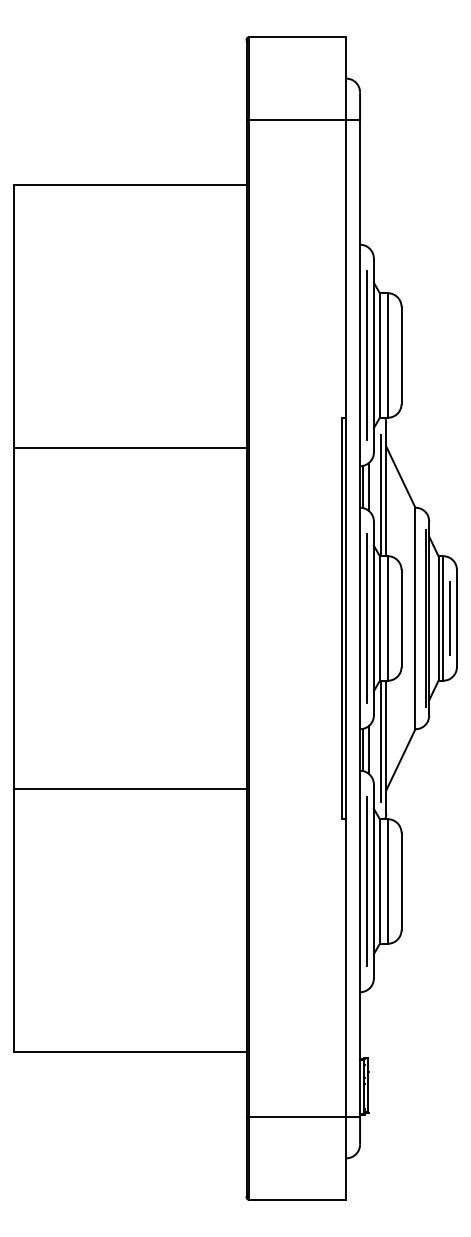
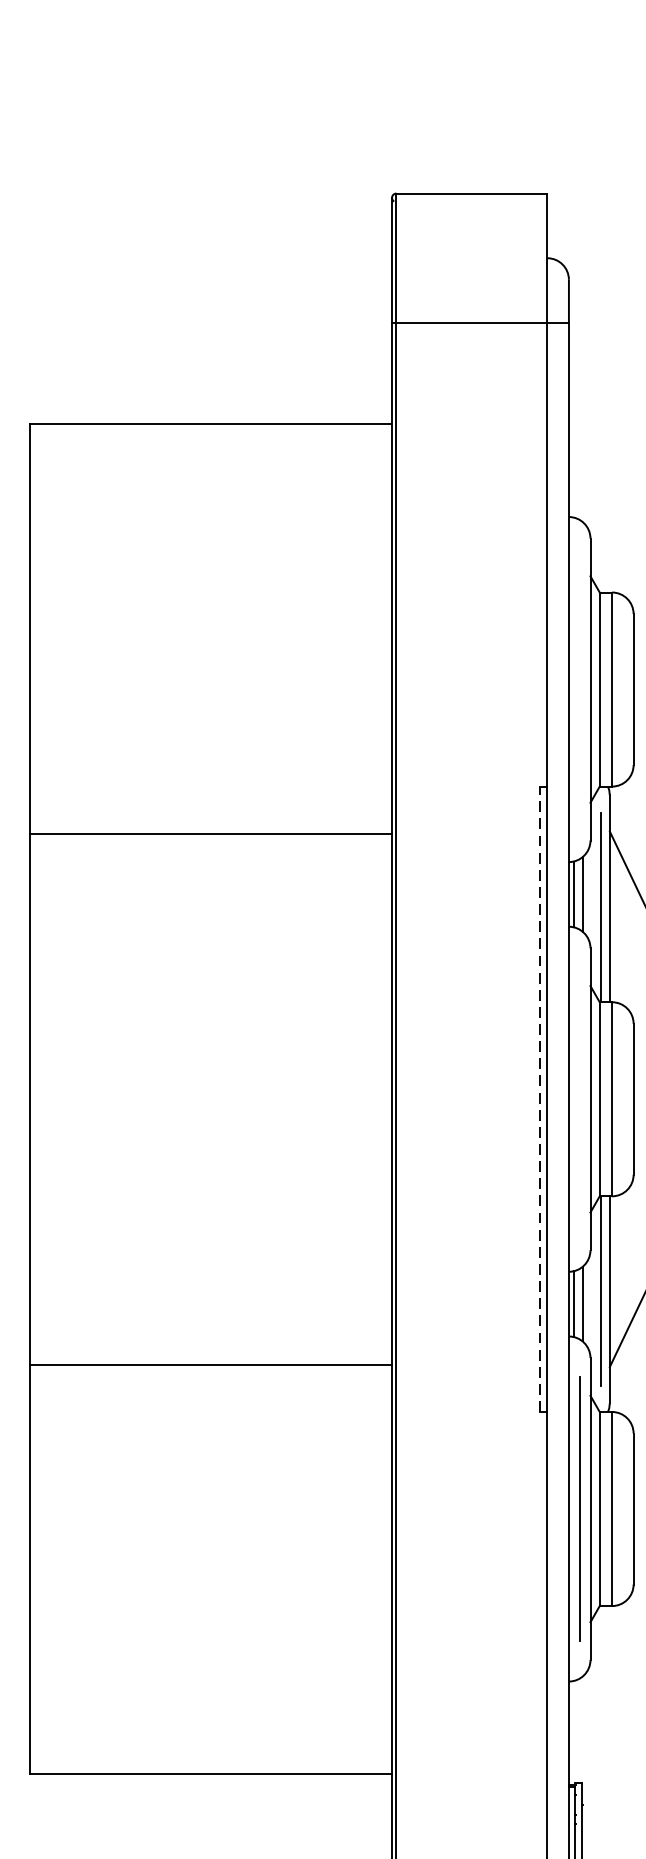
line: (366, 355) -> (578, 689), removed
line: (341, 618) -> (539, 1099), solid -> dashed
line: (366, 618) -> (578, 1099), removed

